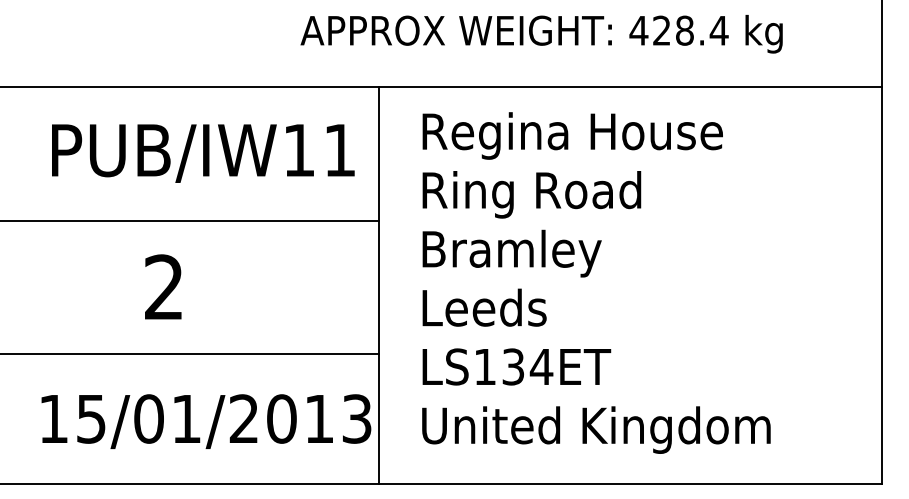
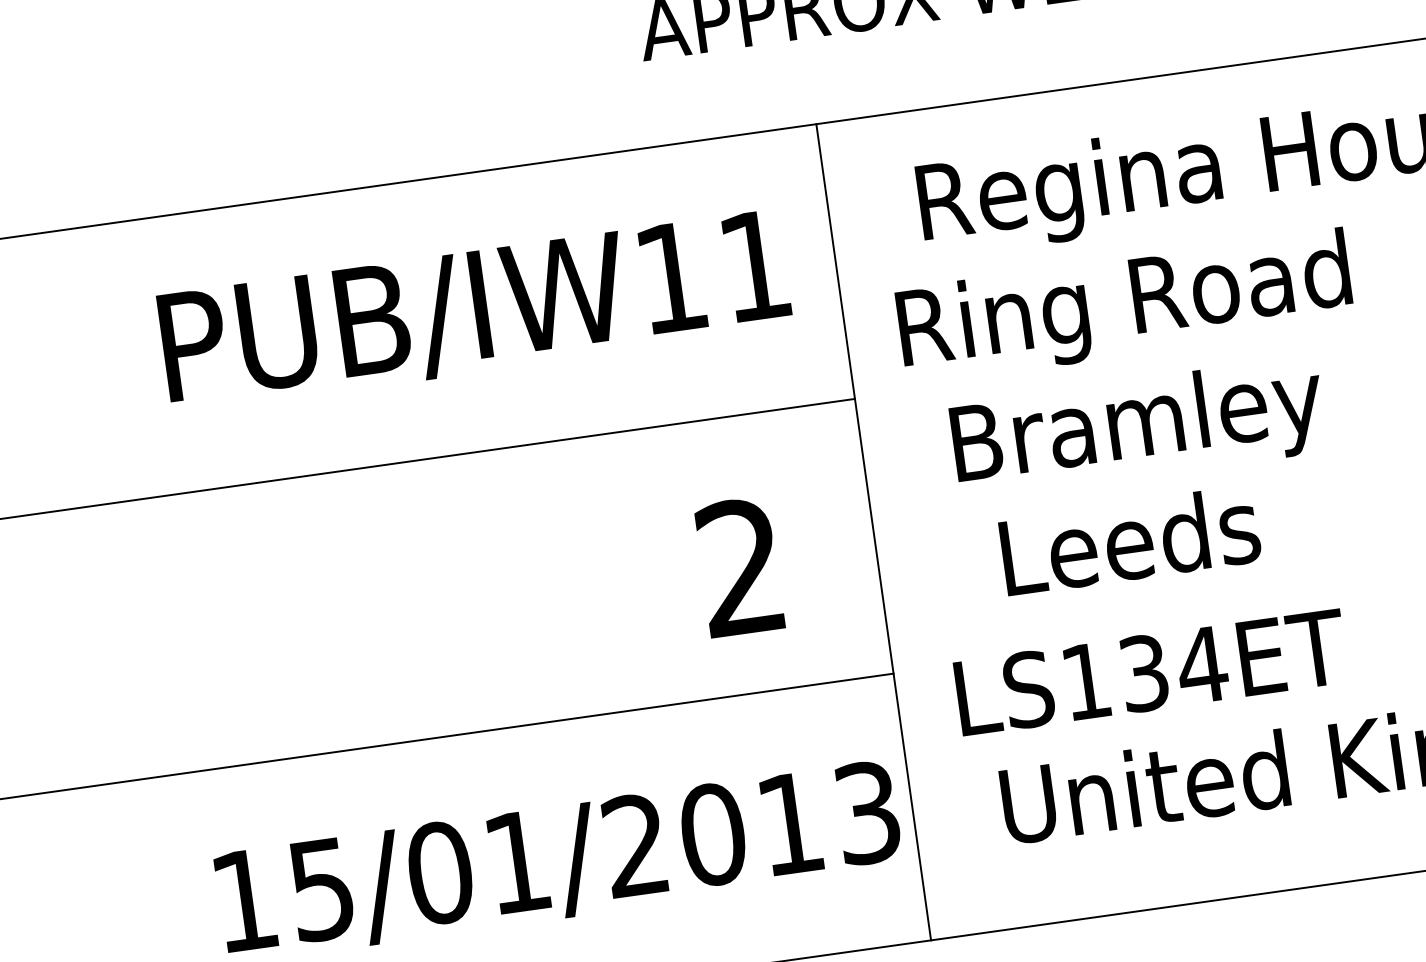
text: (531, 194) -> (1124, 306), moved
text: (163, 286) -> (739, 565), moved
text: (484, 307) -> (1129, 540), moved
text: (516, 366) -> (1150, 671), moved

